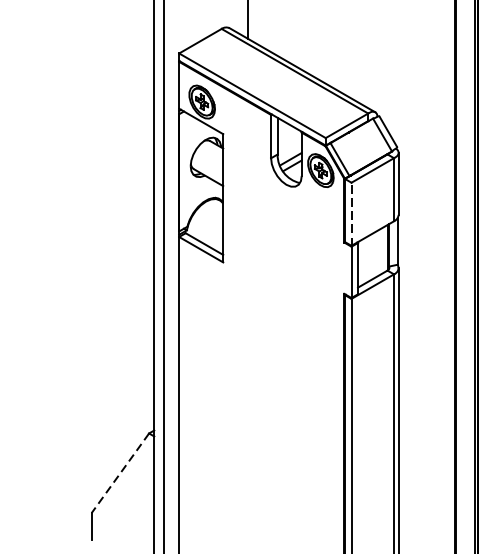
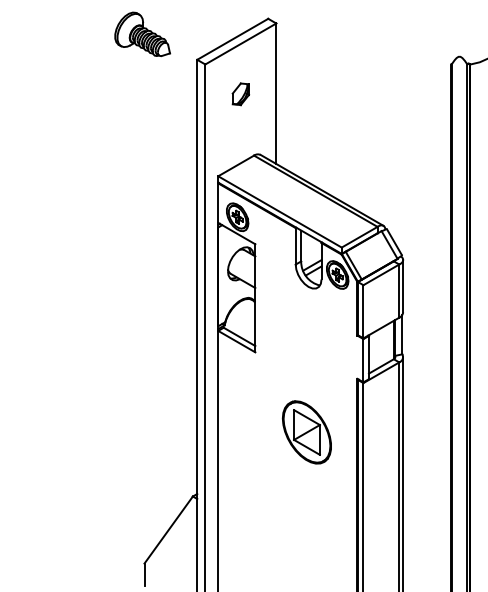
line: (351, 213) -> (363, 311), dashed -> solid
part: (283, 357) -> (306, 432), added
line: (120, 473) -> (168, 530), dashed -> solid

